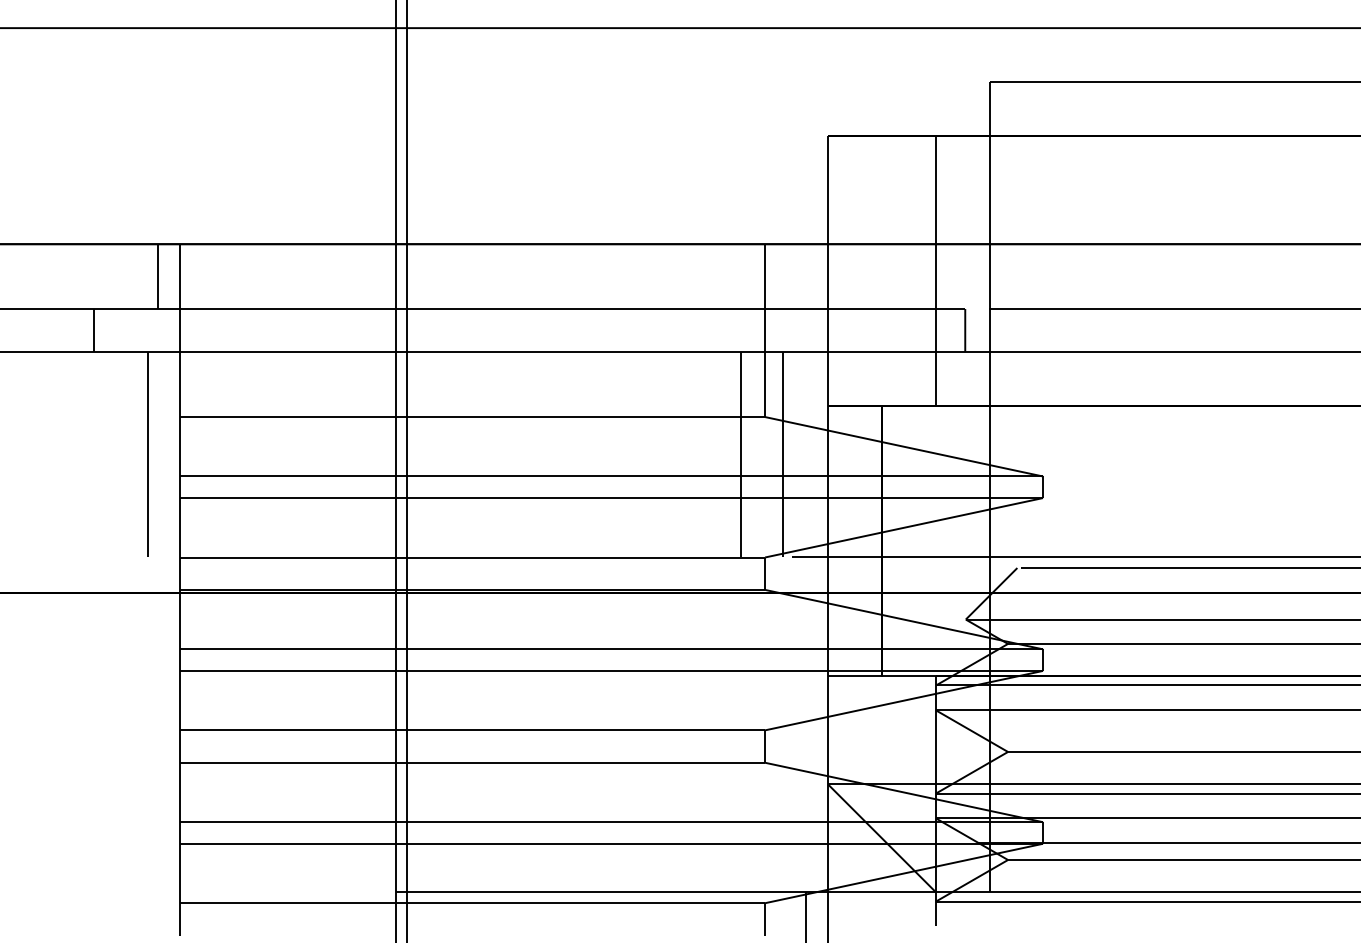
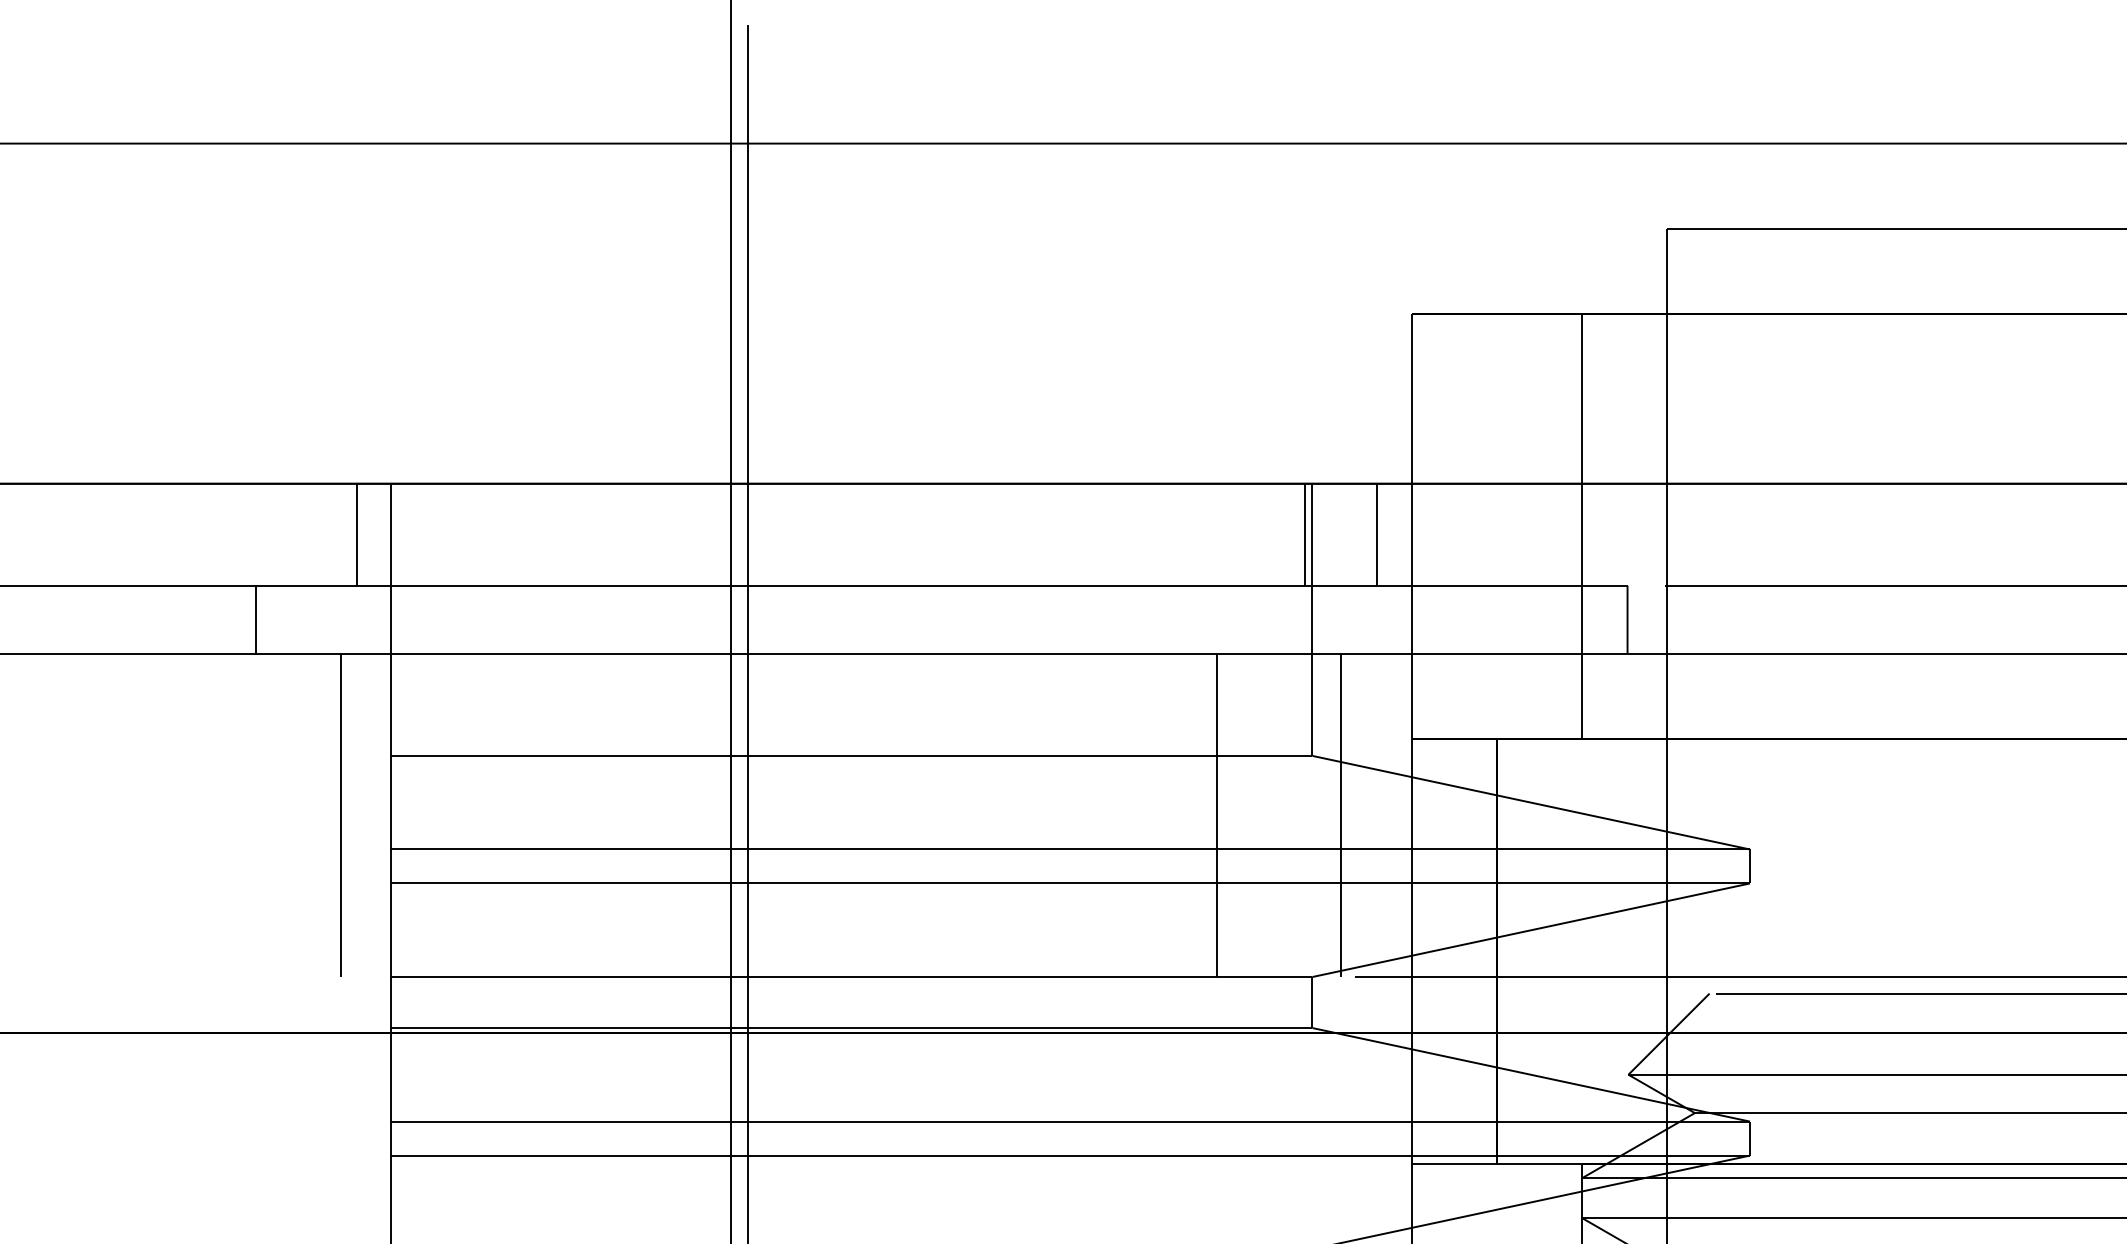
line: (760, 276) -> (1305, 534), added
line: (806, 276) -> (1377, 534), added
line: (741, 454) -> (1217, 814), moved

